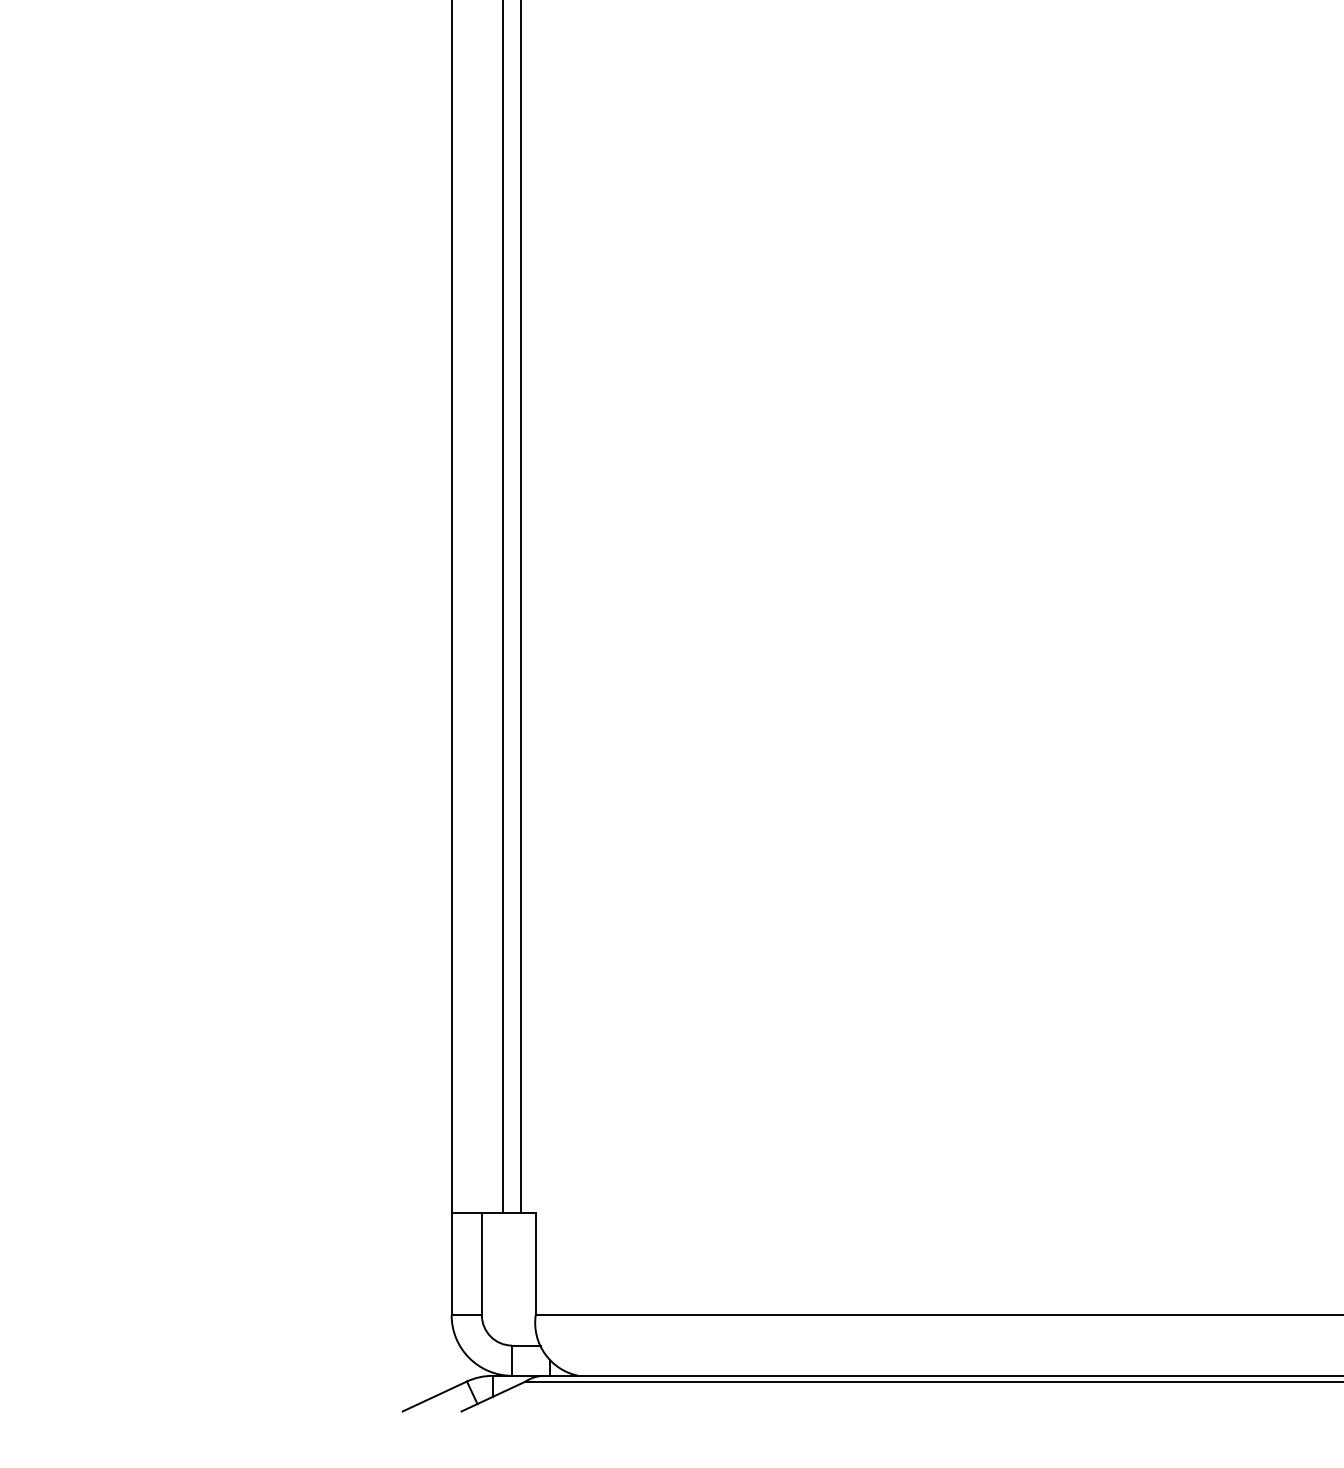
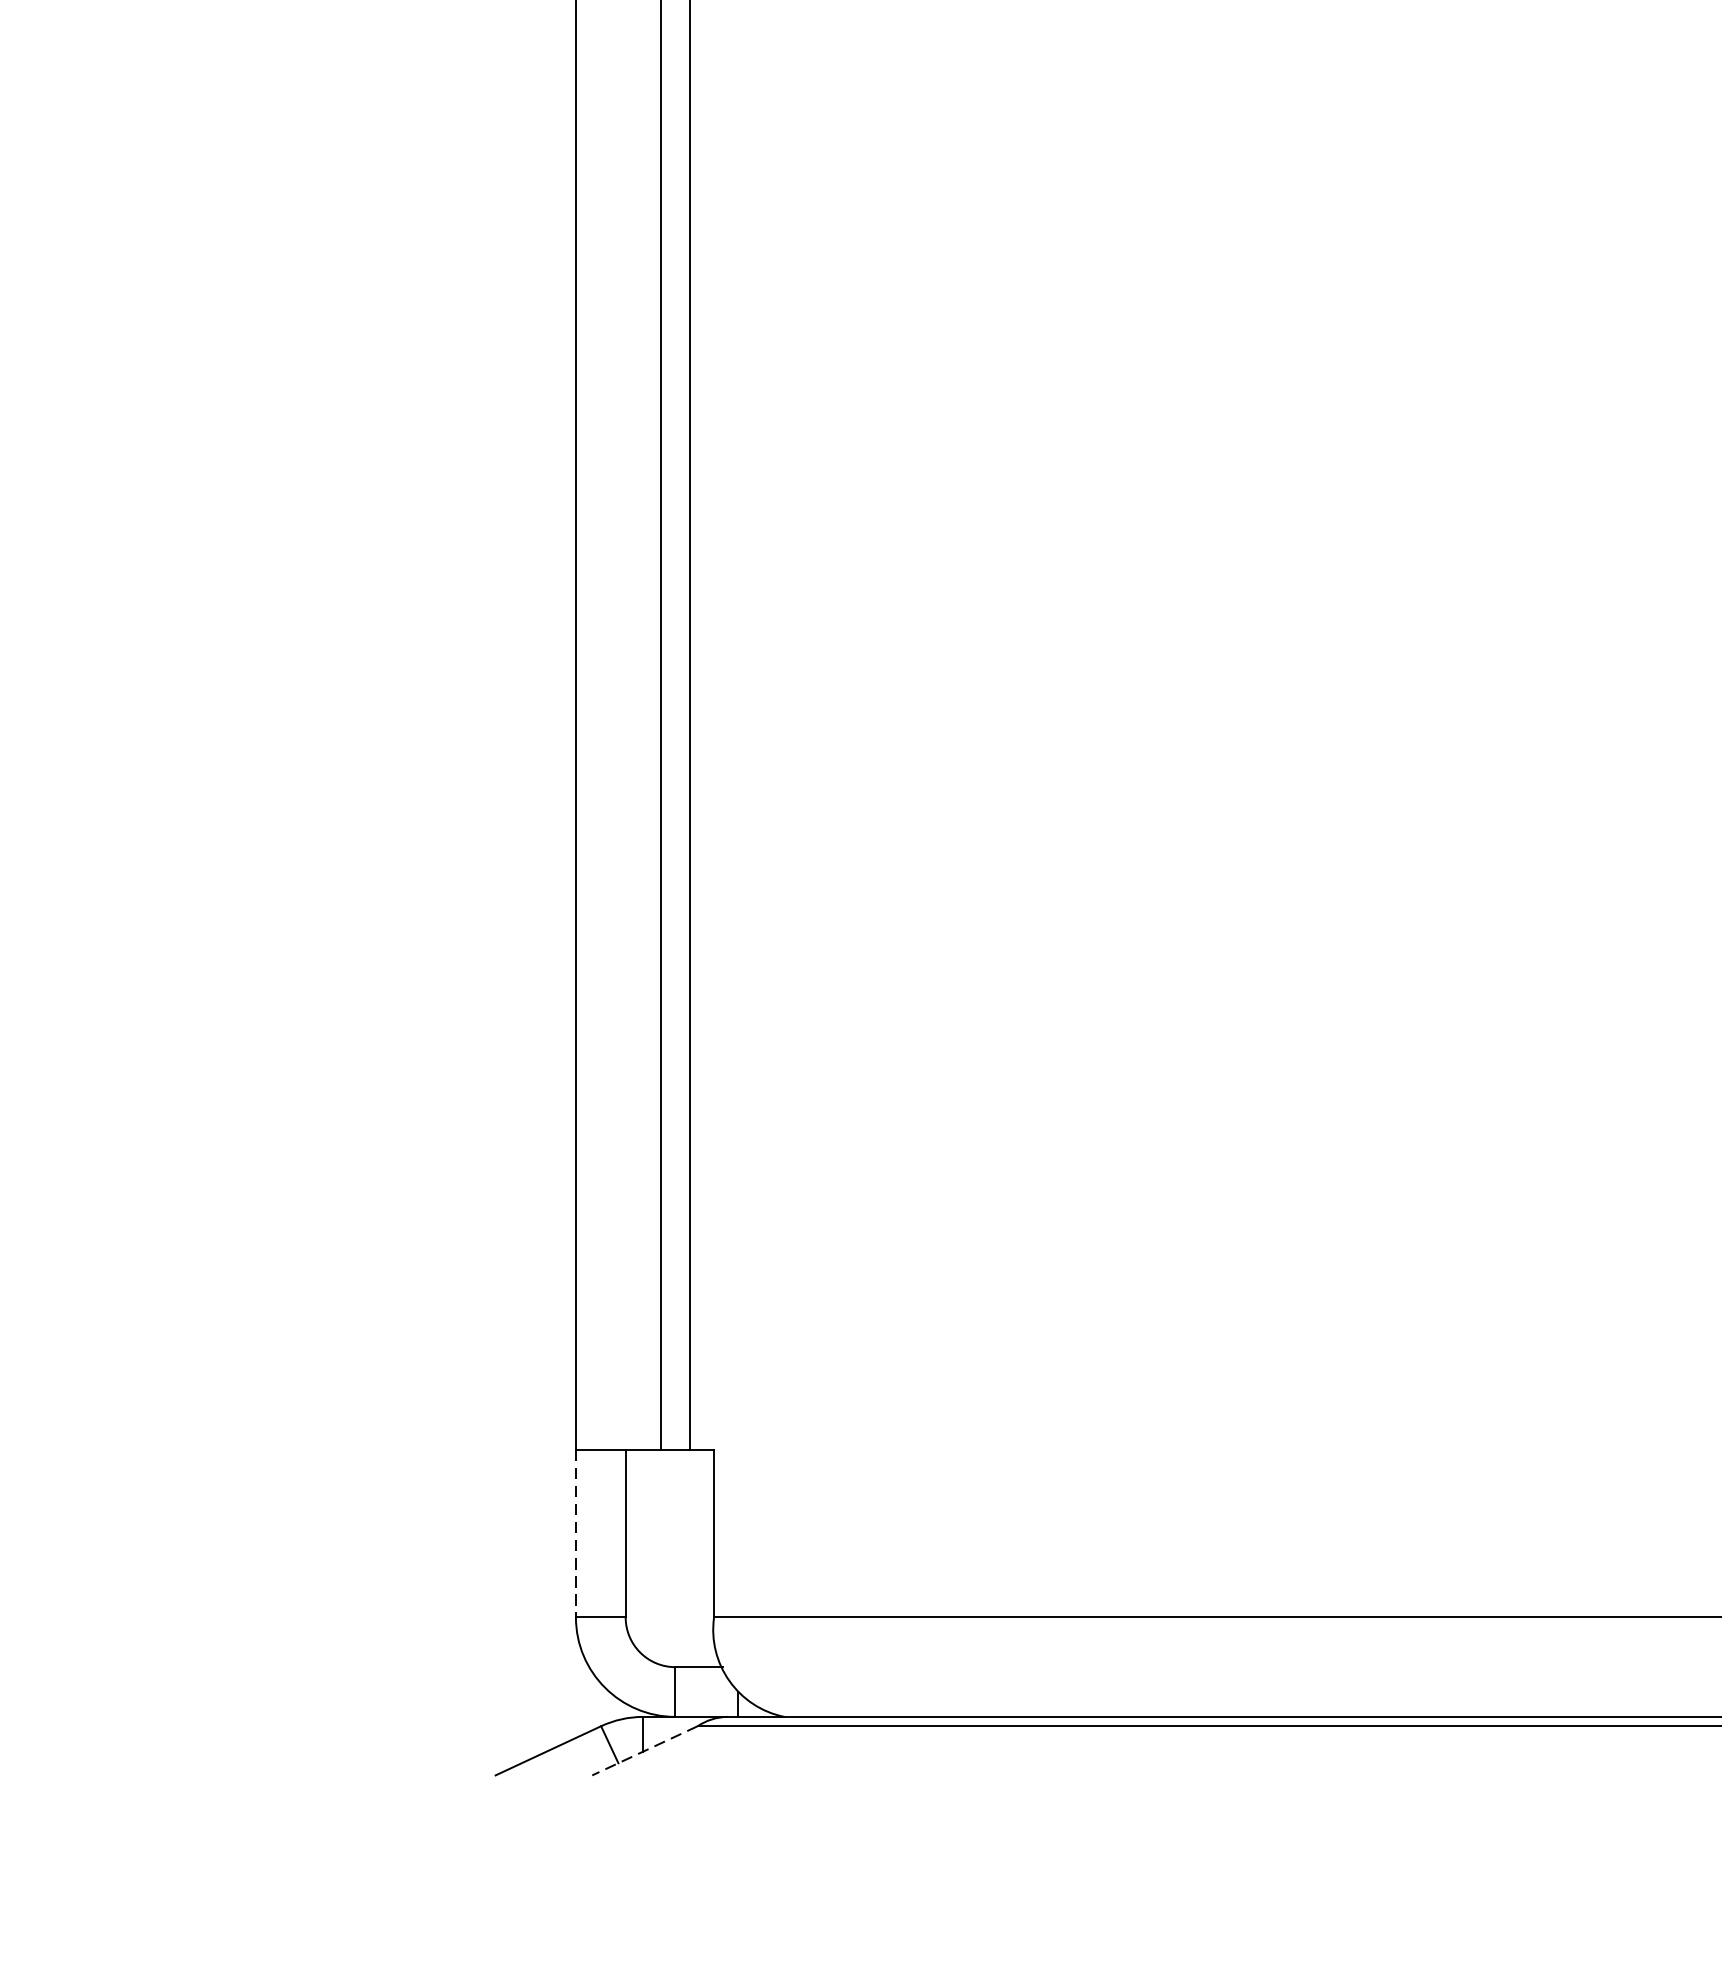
line: (451, 1264) -> (575, 1533), solid -> dashed
line: (493, 1396) -> (644, 1750), solid -> dashed

